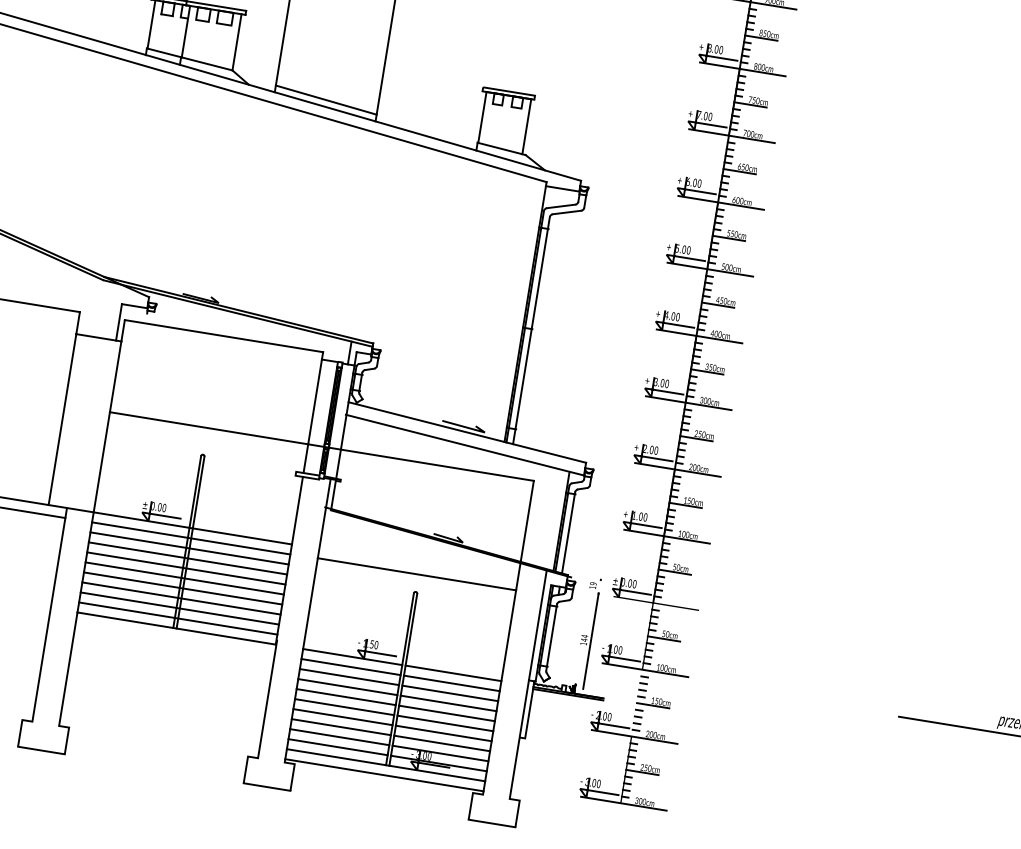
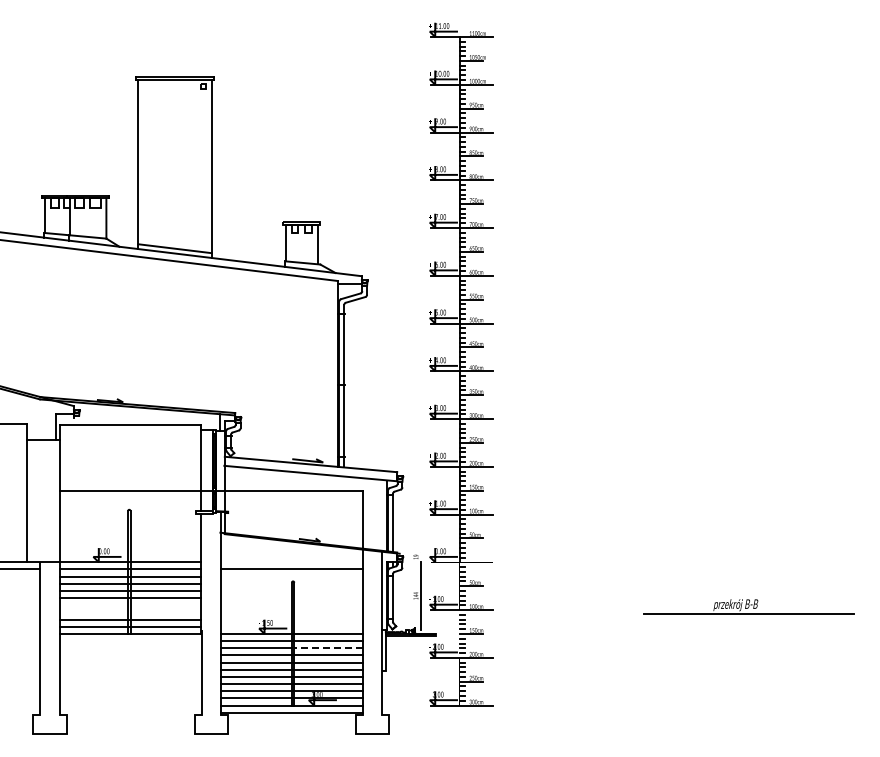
line: (183, 588) -> (130, 605), removed
line: (181, 598) -> (130, 612), removed
line: (450, 693) -> (328, 648), solid -> dashed

